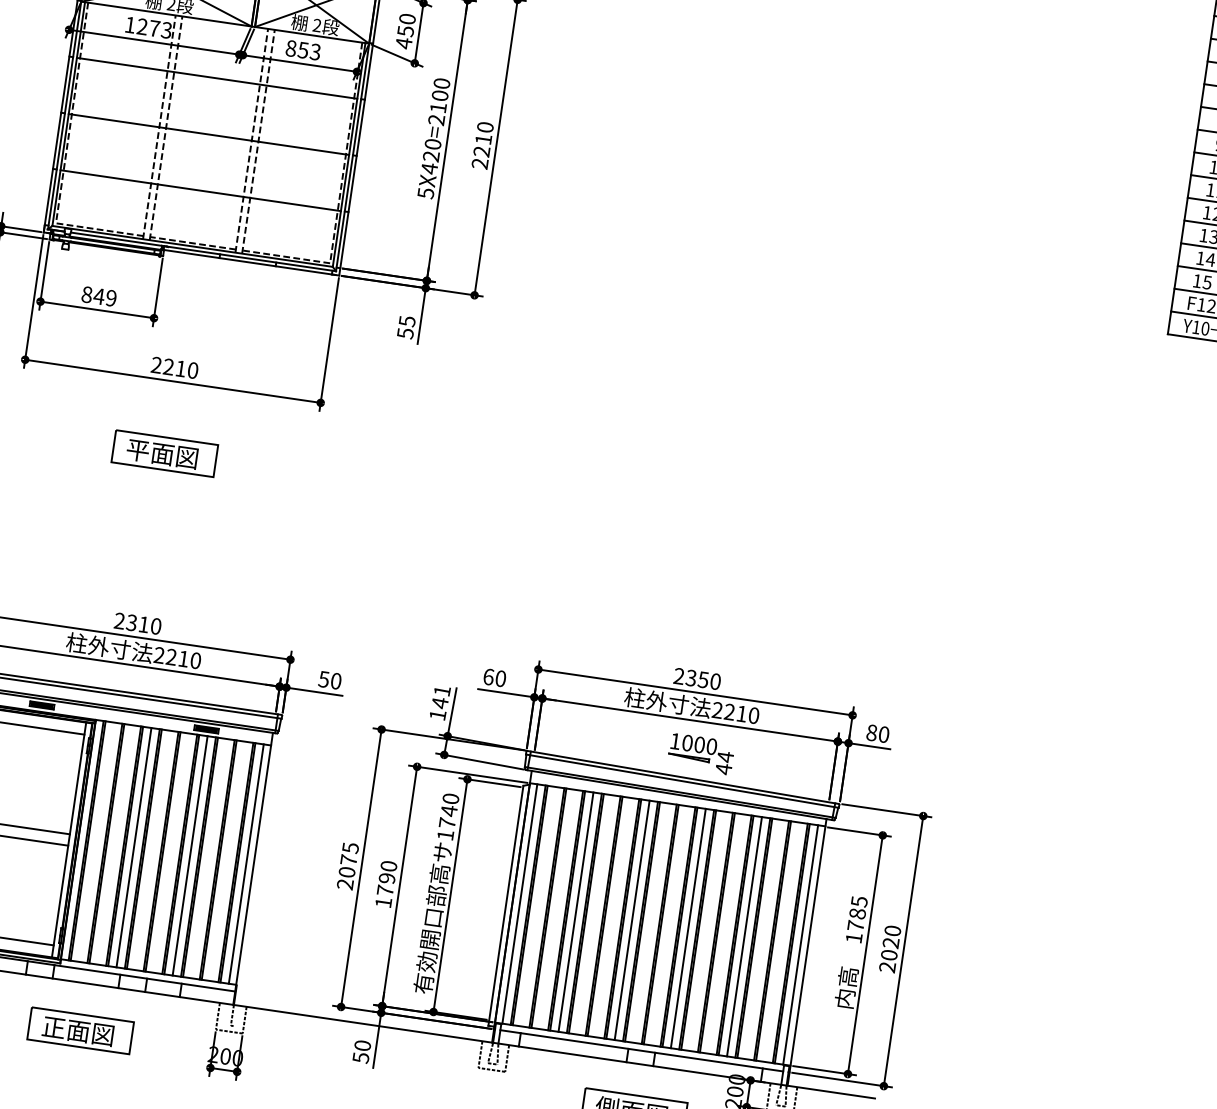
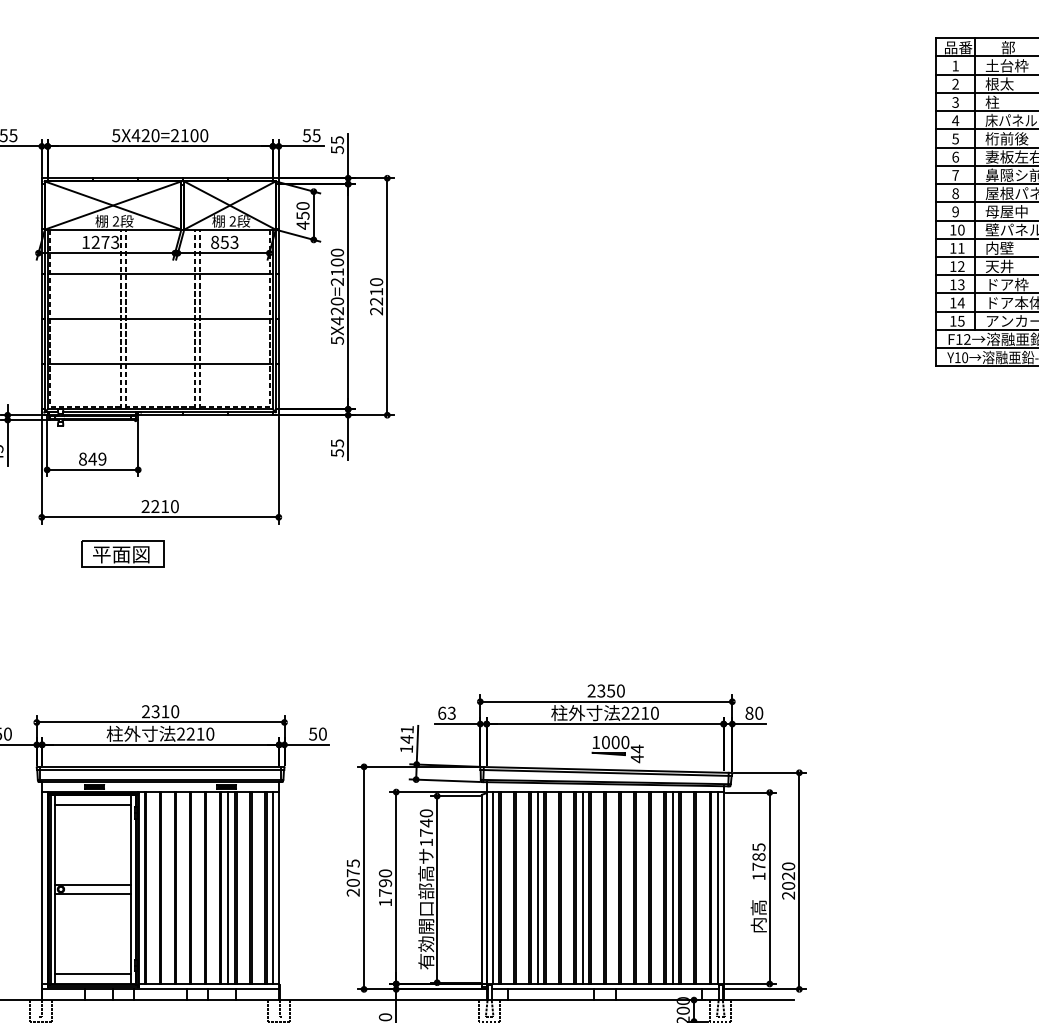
part: (164, 452) -> (122, 553), moved
text: (500, 677) -> (451, 712), 60 -> 63
line: (134, 847) -> (183, 887), removed
line: (688, 927) -> (627, 887), removed

